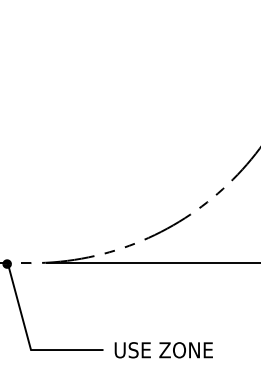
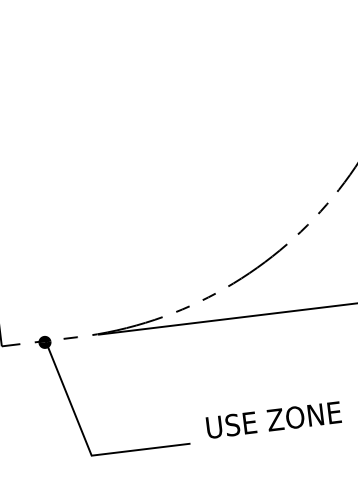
text: (163, 350) -> (273, 420), moved

